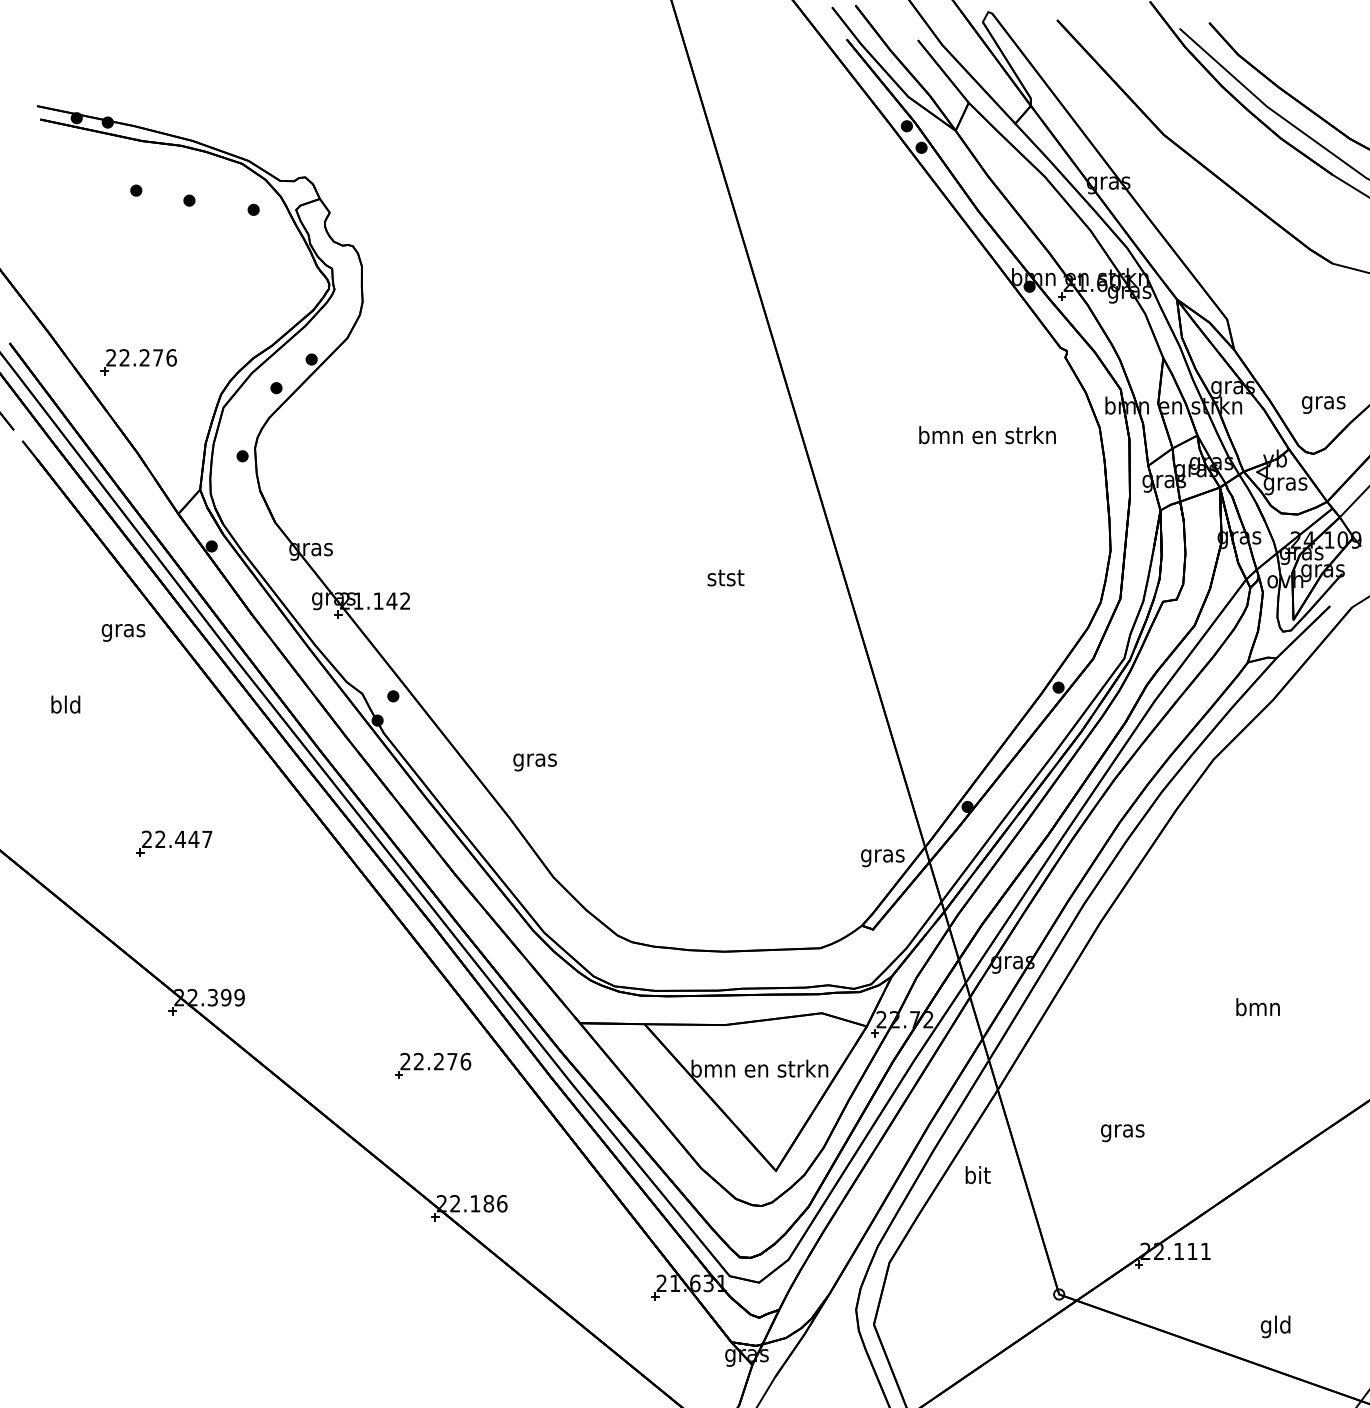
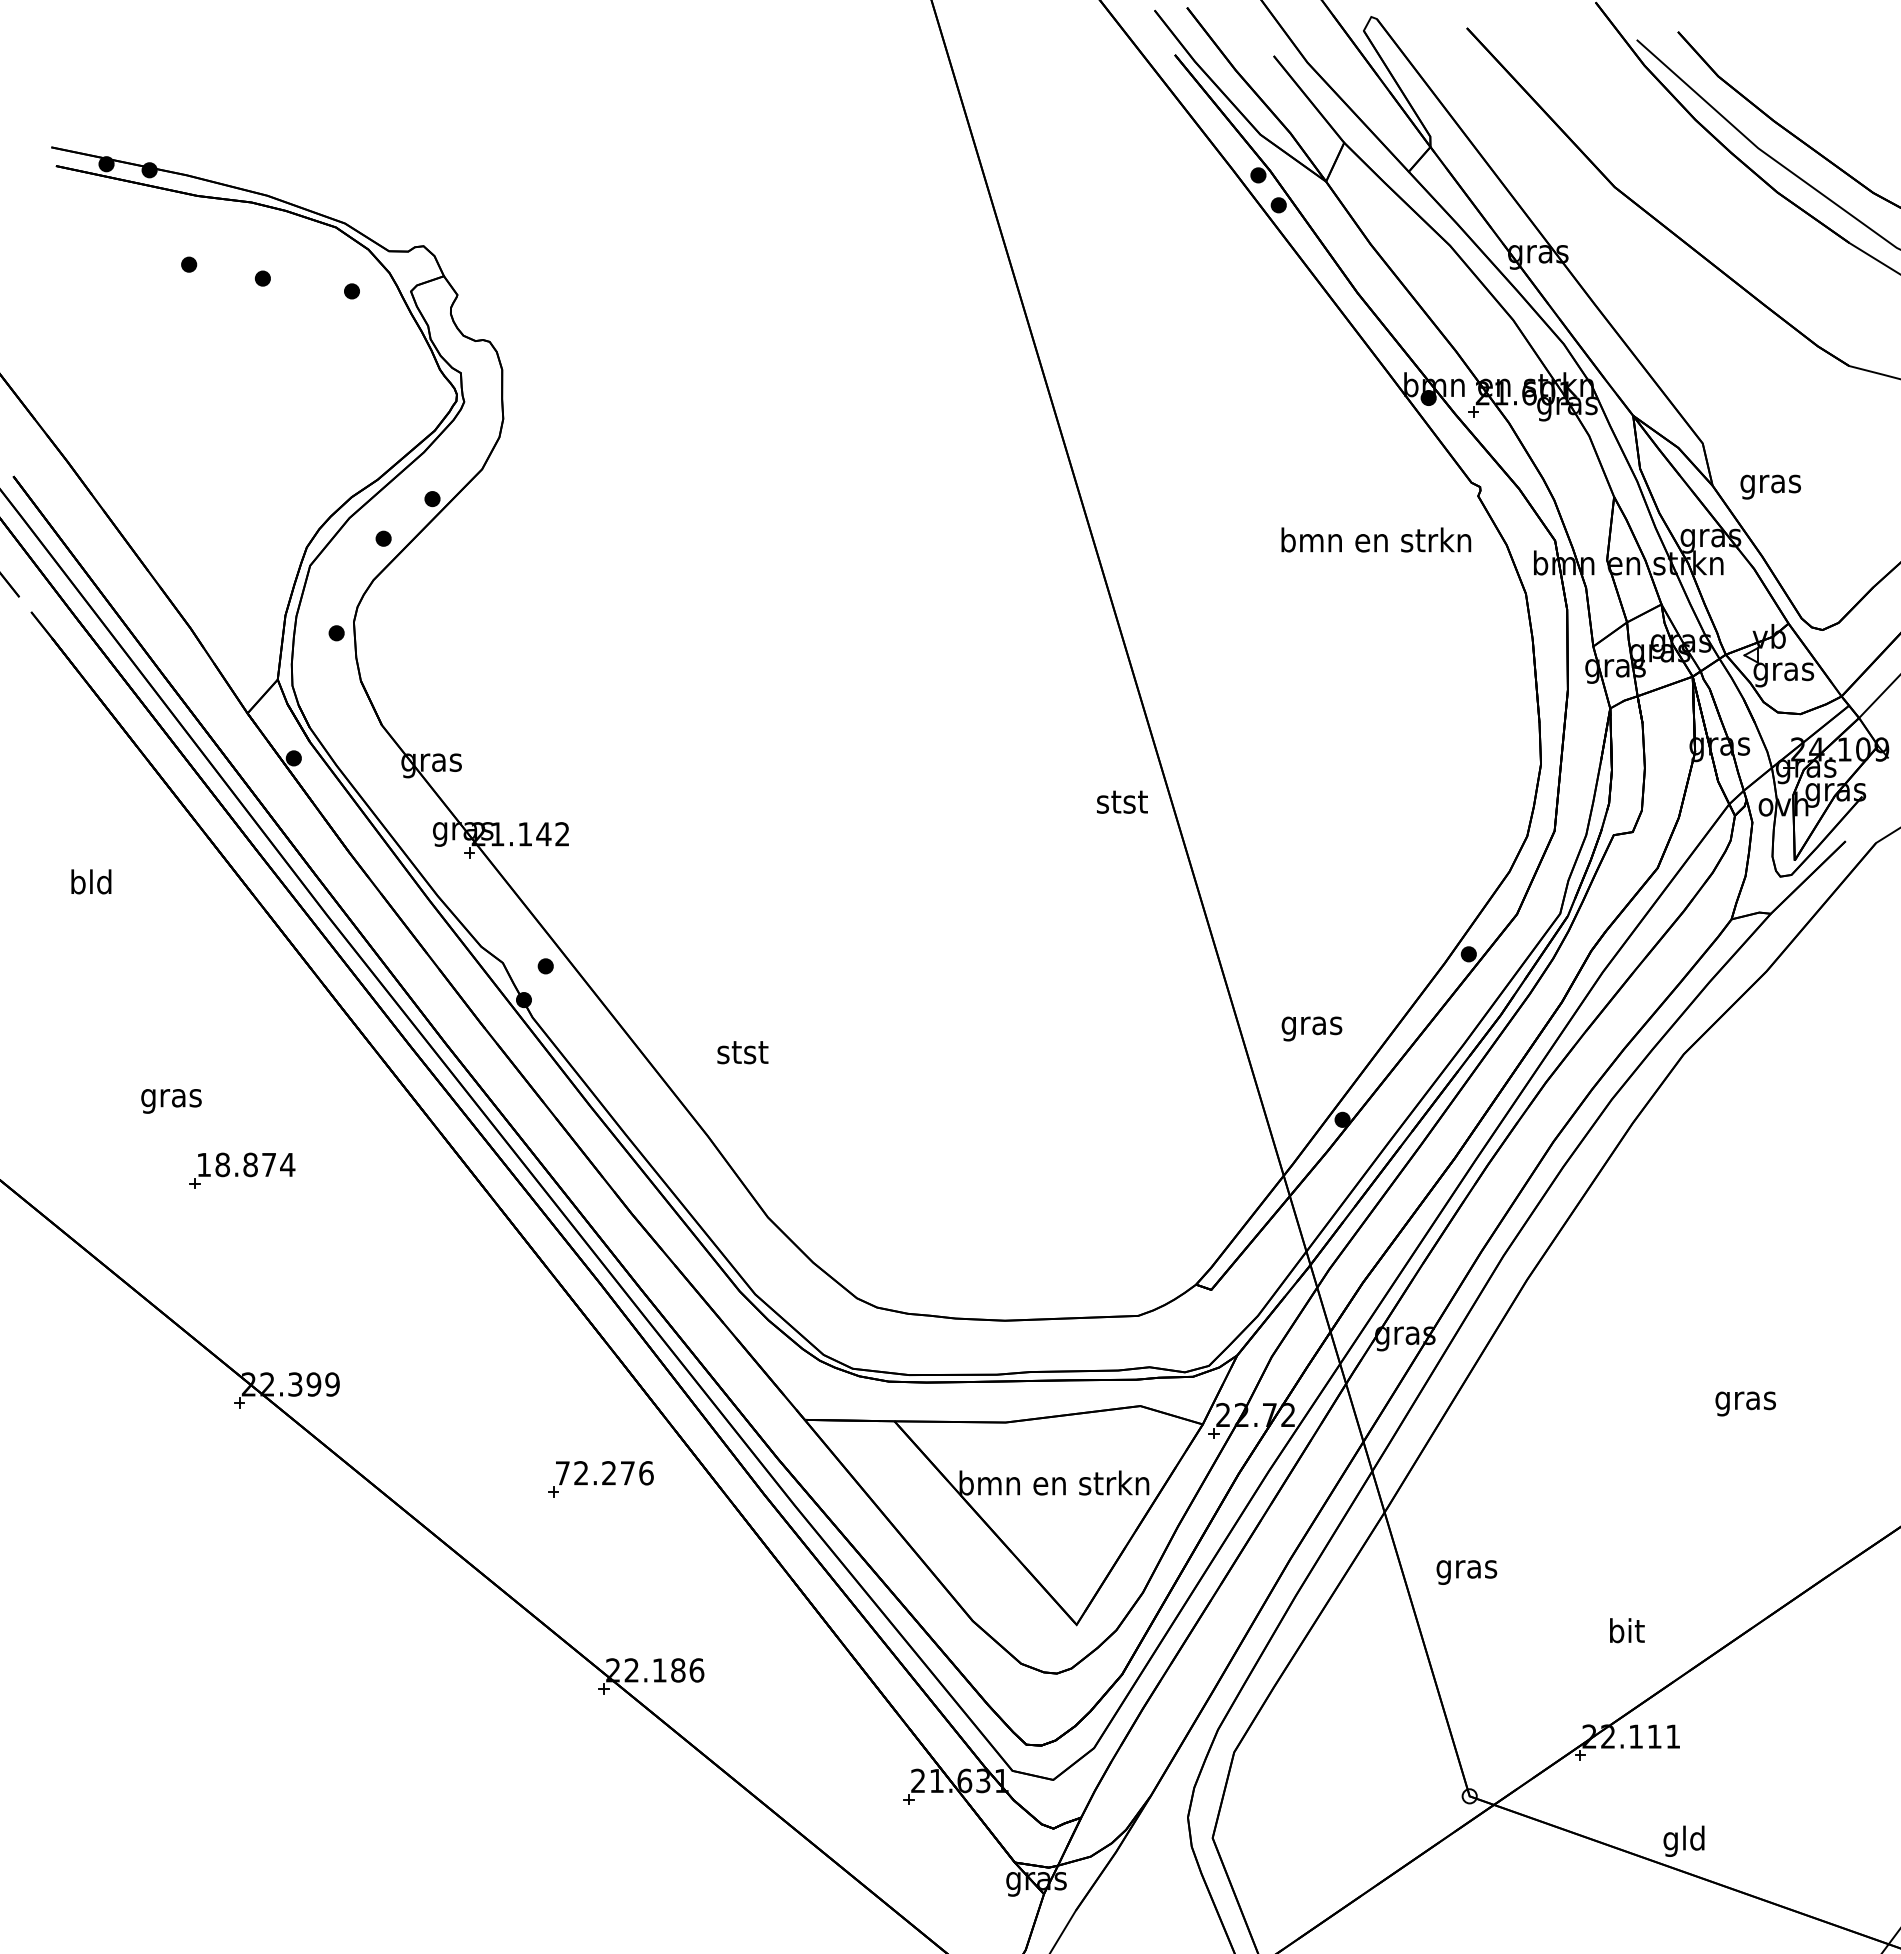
part: (138, 362) -> (192, 502), removed
text: (1323, 404) -> (1770, 486), moved
text: (987, 434) -> (1376, 539), moved
text: (726, 577) -> (1122, 801), moved
text: (123, 633) -> (171, 1101), moved
text: (65, 704) -> (91, 881), moved
text: (535, 760) -> (742, 1055), gras -> stst
text: (177, 839) -> (246, 1164), 22.447 -> 18.874
text: (882, 857) -> (1311, 1028), moved
text: (1257, 1009) -> (1745, 1400), bmn -> gras
text: (405, 1061) -> (562, 1473), 22.276 -> 72.276
text: (1122, 1133) -> (1466, 1572), moved
text: (978, 1174) -> (1627, 1630), moved
text: (1275, 1326) -> (1683, 1840), moved

